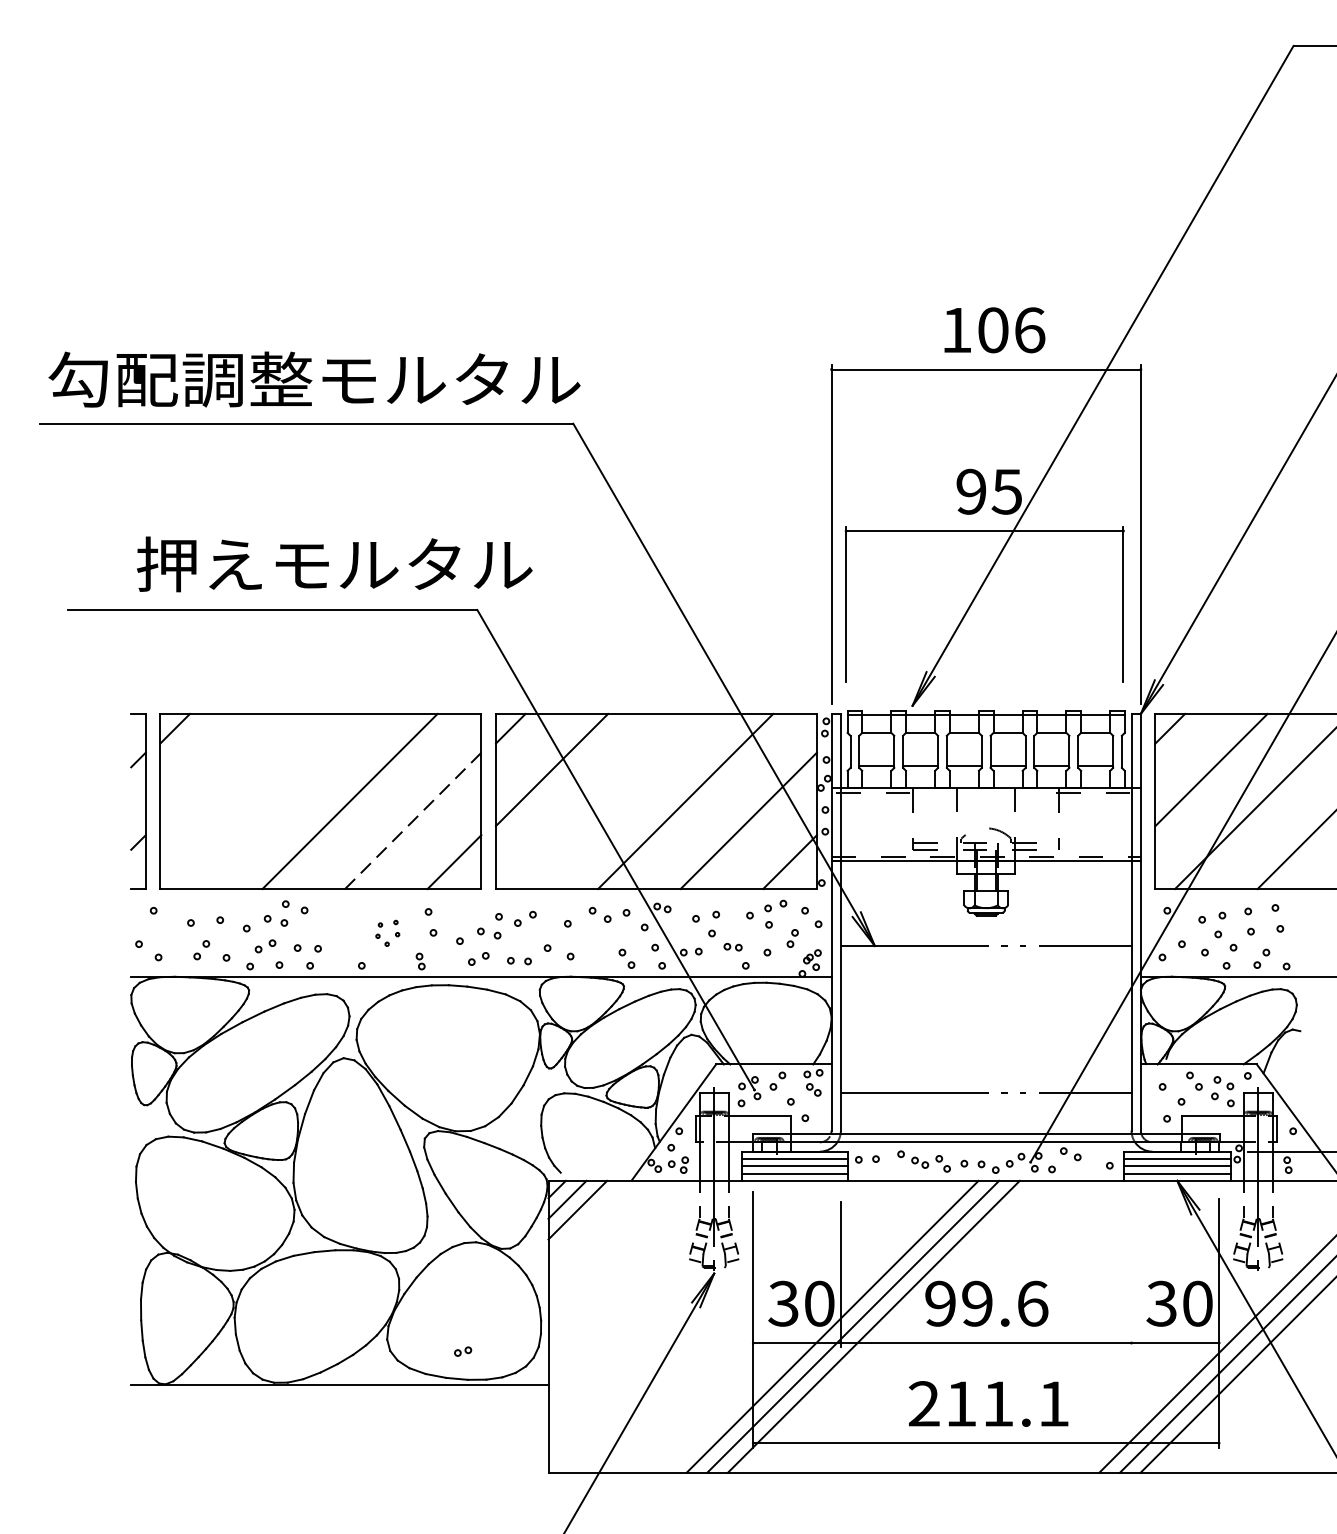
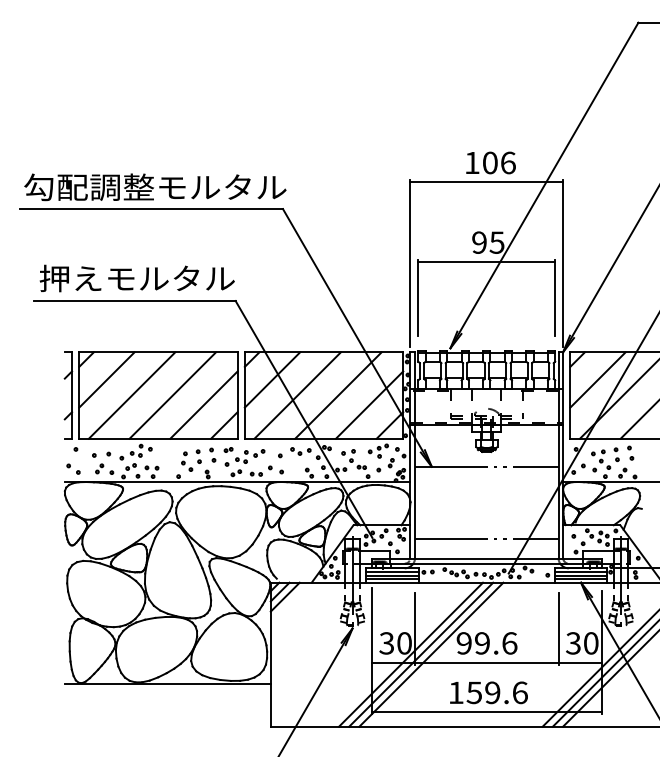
text: (333, 564) -> (136, 278), moved
line: (215, 769) -> (106, 379), added
line: (266, 801) -> (131, 395), added
line: (602, 801) -> (297, 395), added
line: (414, 821) -> (204, 405), dashed -> solid
part: (387, 933) -> (191, 460), size x1.67
line: (1131, 1273) -> (558, 628), added
part: (462, 1350) -> (228, 449), moved
text: (987, 1403) -> (487, 692), 211.1 -> 159.6

